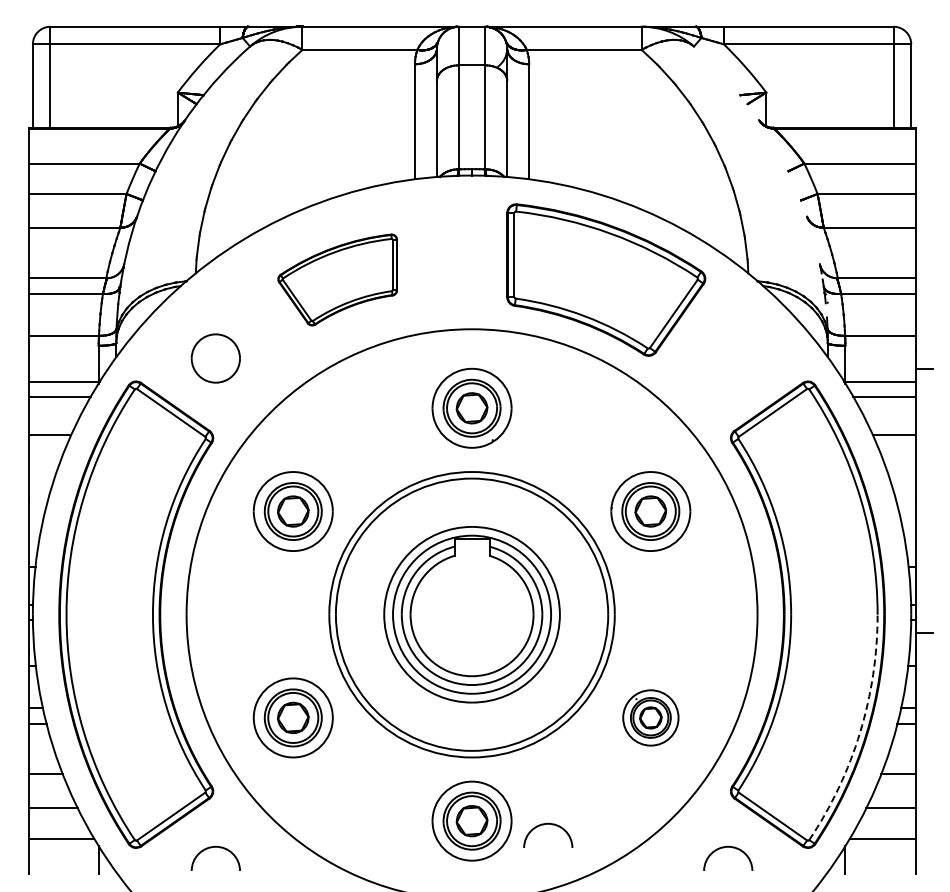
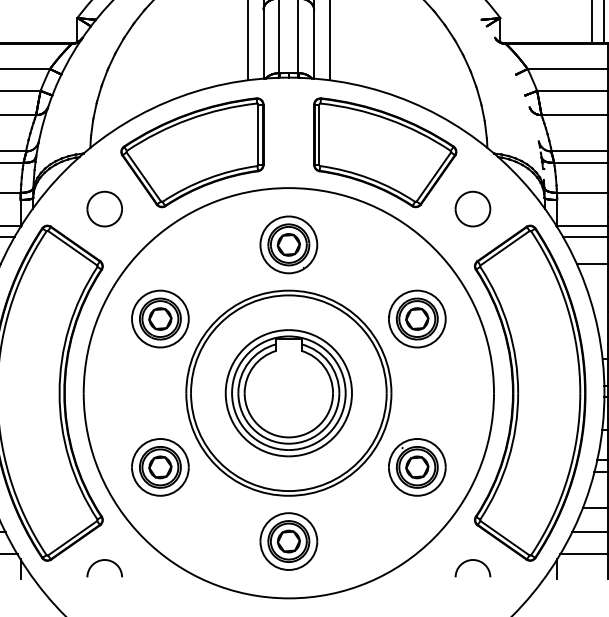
part: (337, 279) -> (192, 152), size x1.67
part: (728, 358) -> (473, 209), added
part: (650, 717) -> (417, 467), size x1.43
arc: (860, 732) -> (567, 477), dashed -> solid
arc: (544, 825) -> (340, 544), removed

